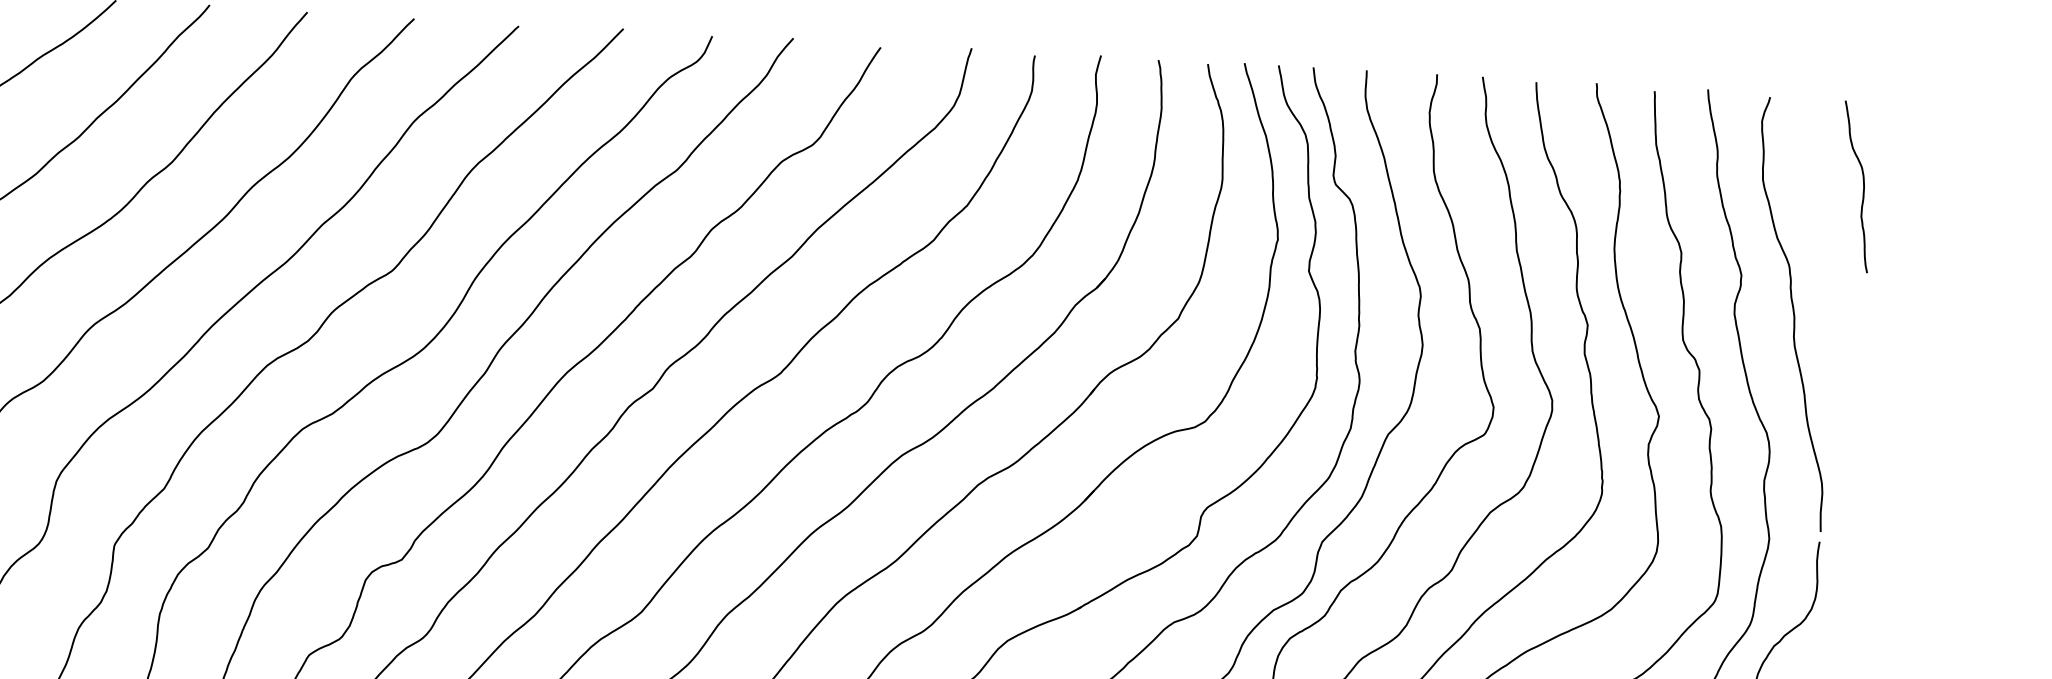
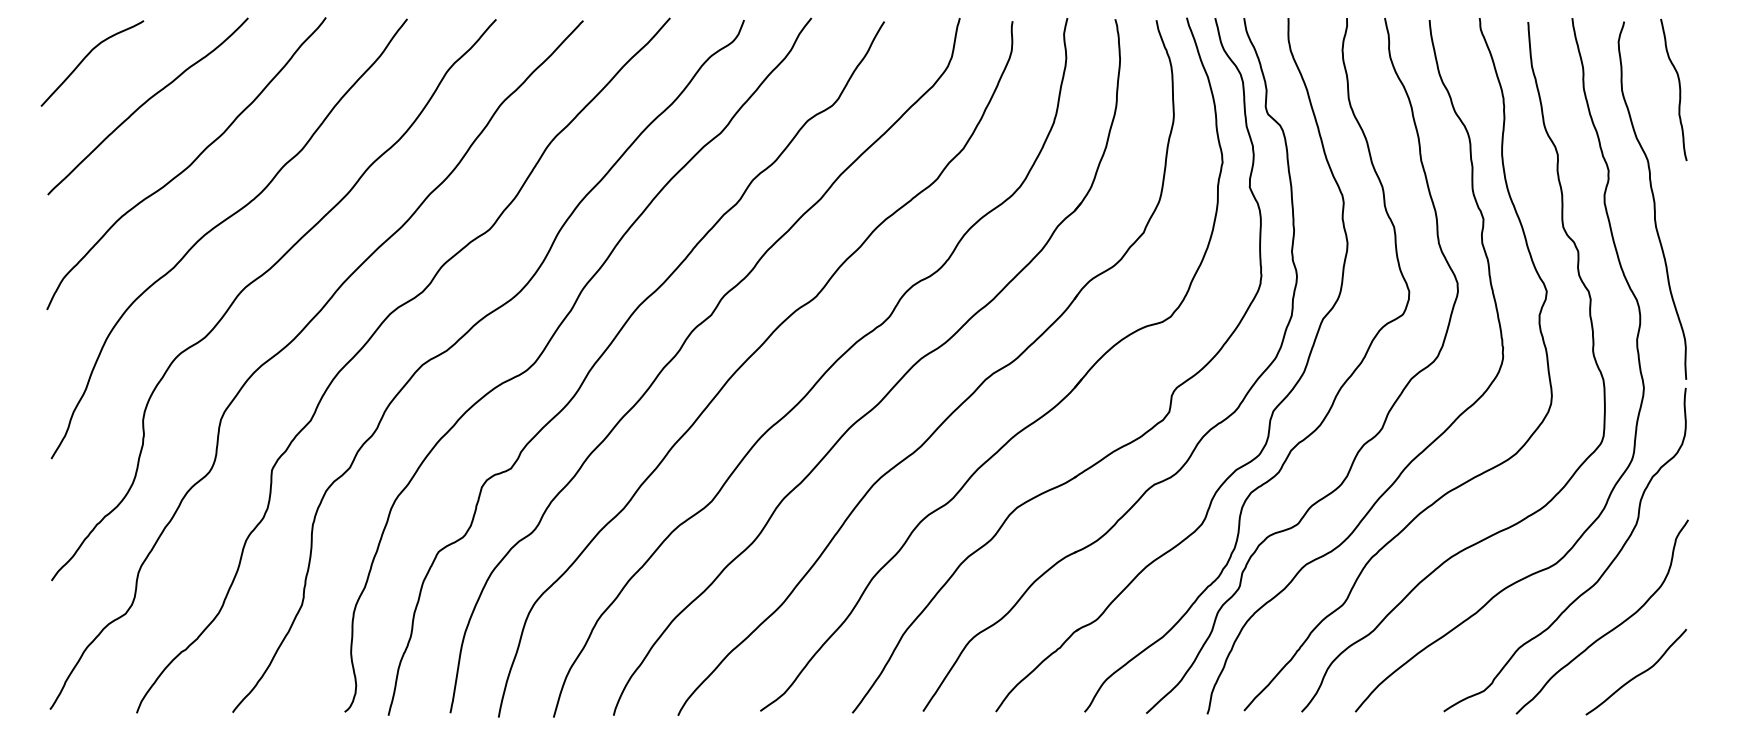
curve: (1863, 186) -> (1679, 89), moved

